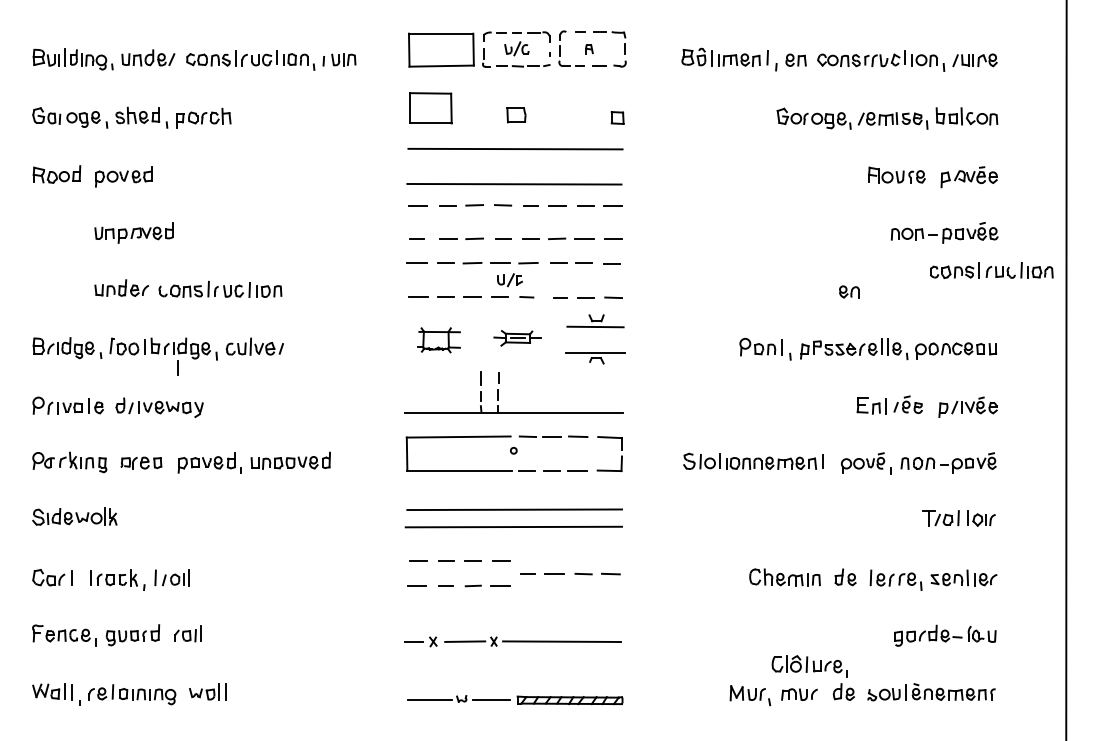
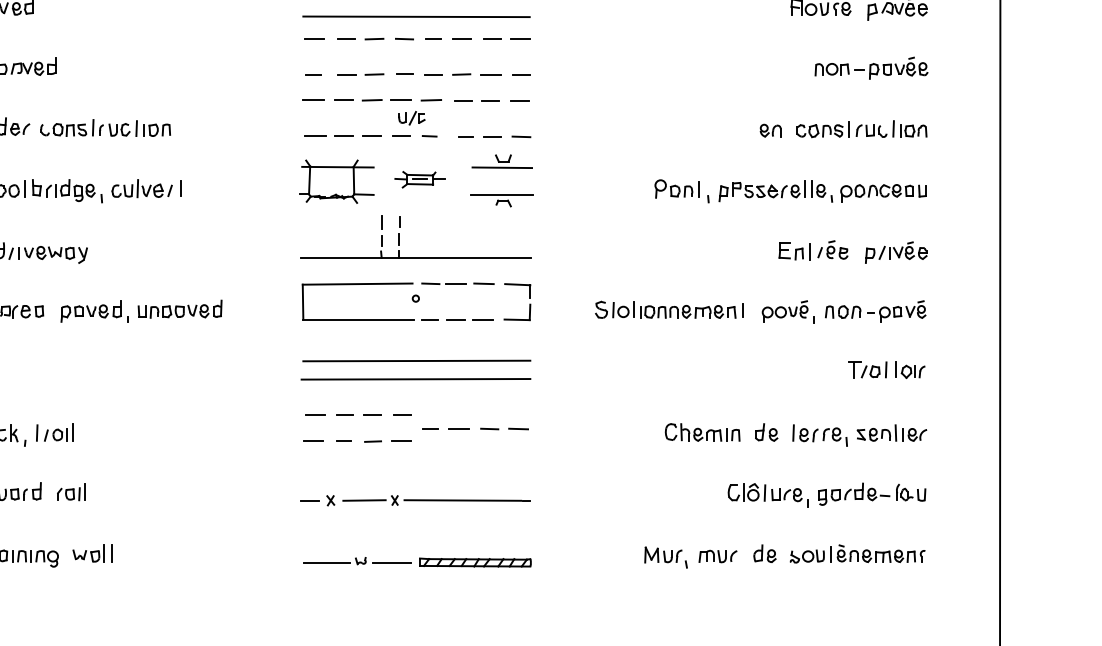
part: (991, 270) -> (861, 129), moved
part: (438, 340) -> (336, 182), size x1.67
line: (177, 367) -> (180, 188), moved
part: (809, 666) -> (767, 495), moved

